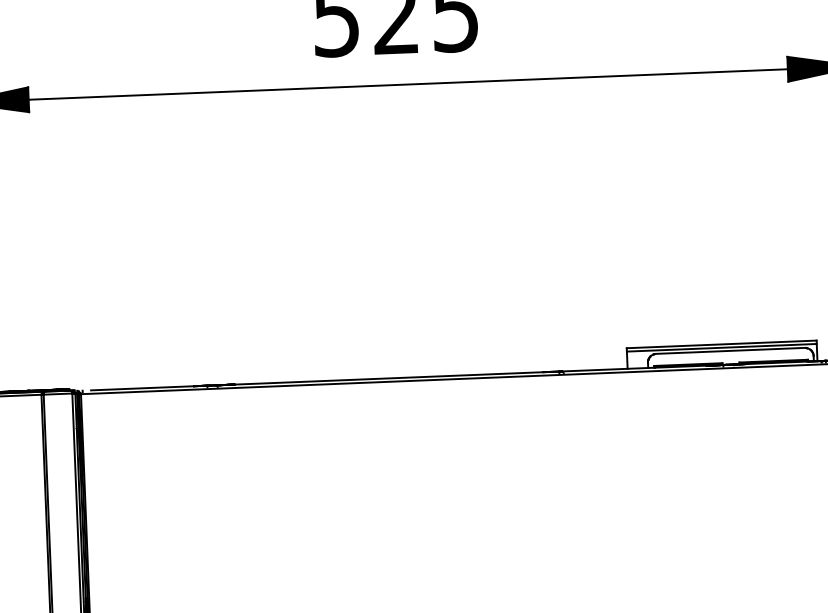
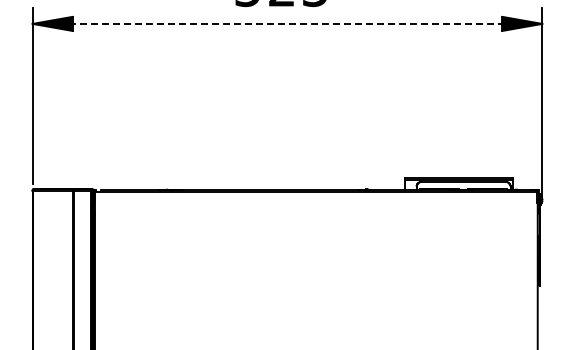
line: (408, 83) -> (287, 23), solid -> dashed

